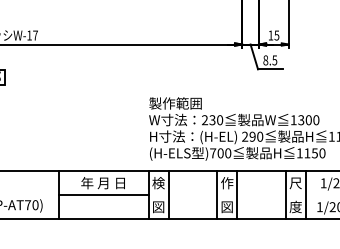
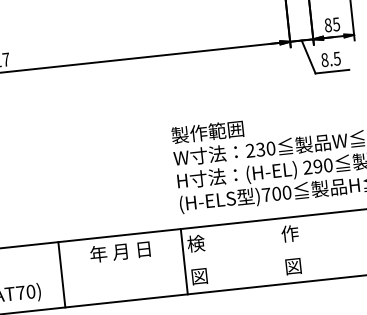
text: (270, 35) -> (327, 25), 15 -> 85
line: (103, 195) -> (122, 268), removed
line: (168, 195) -> (211, 259), removed
line: (217, 195) -> (278, 251), removed
line: (237, 195) -> (305, 249), removed

